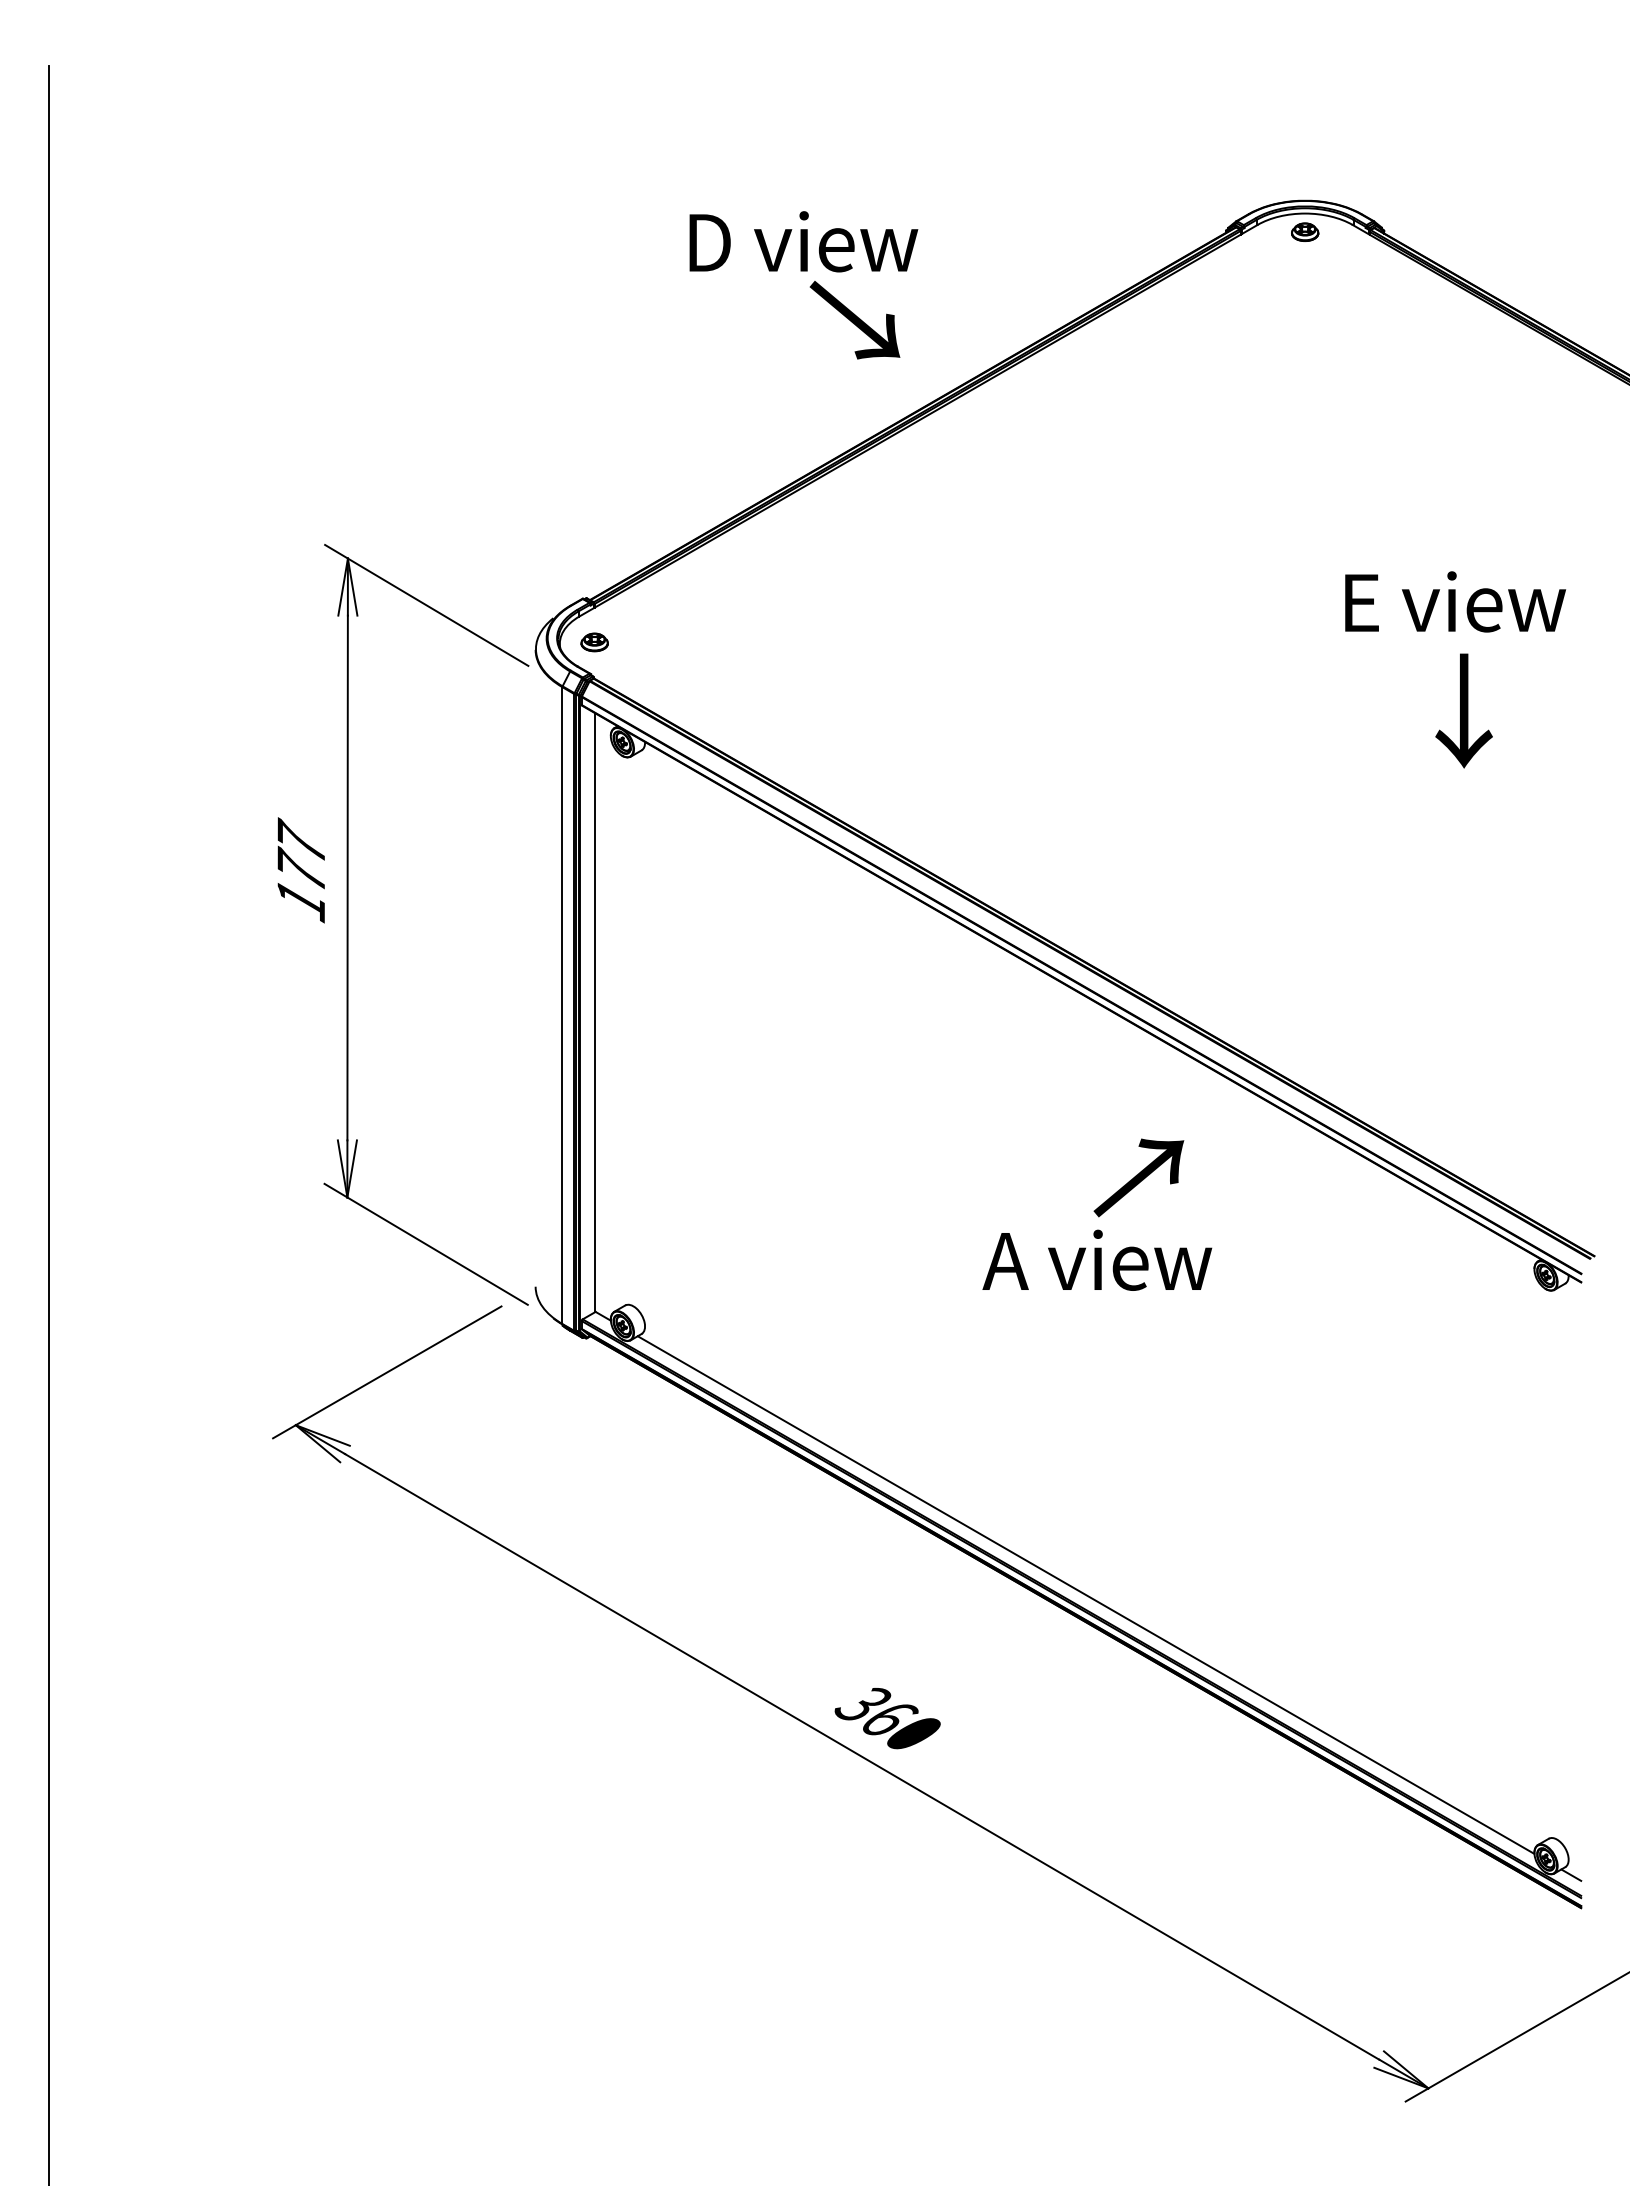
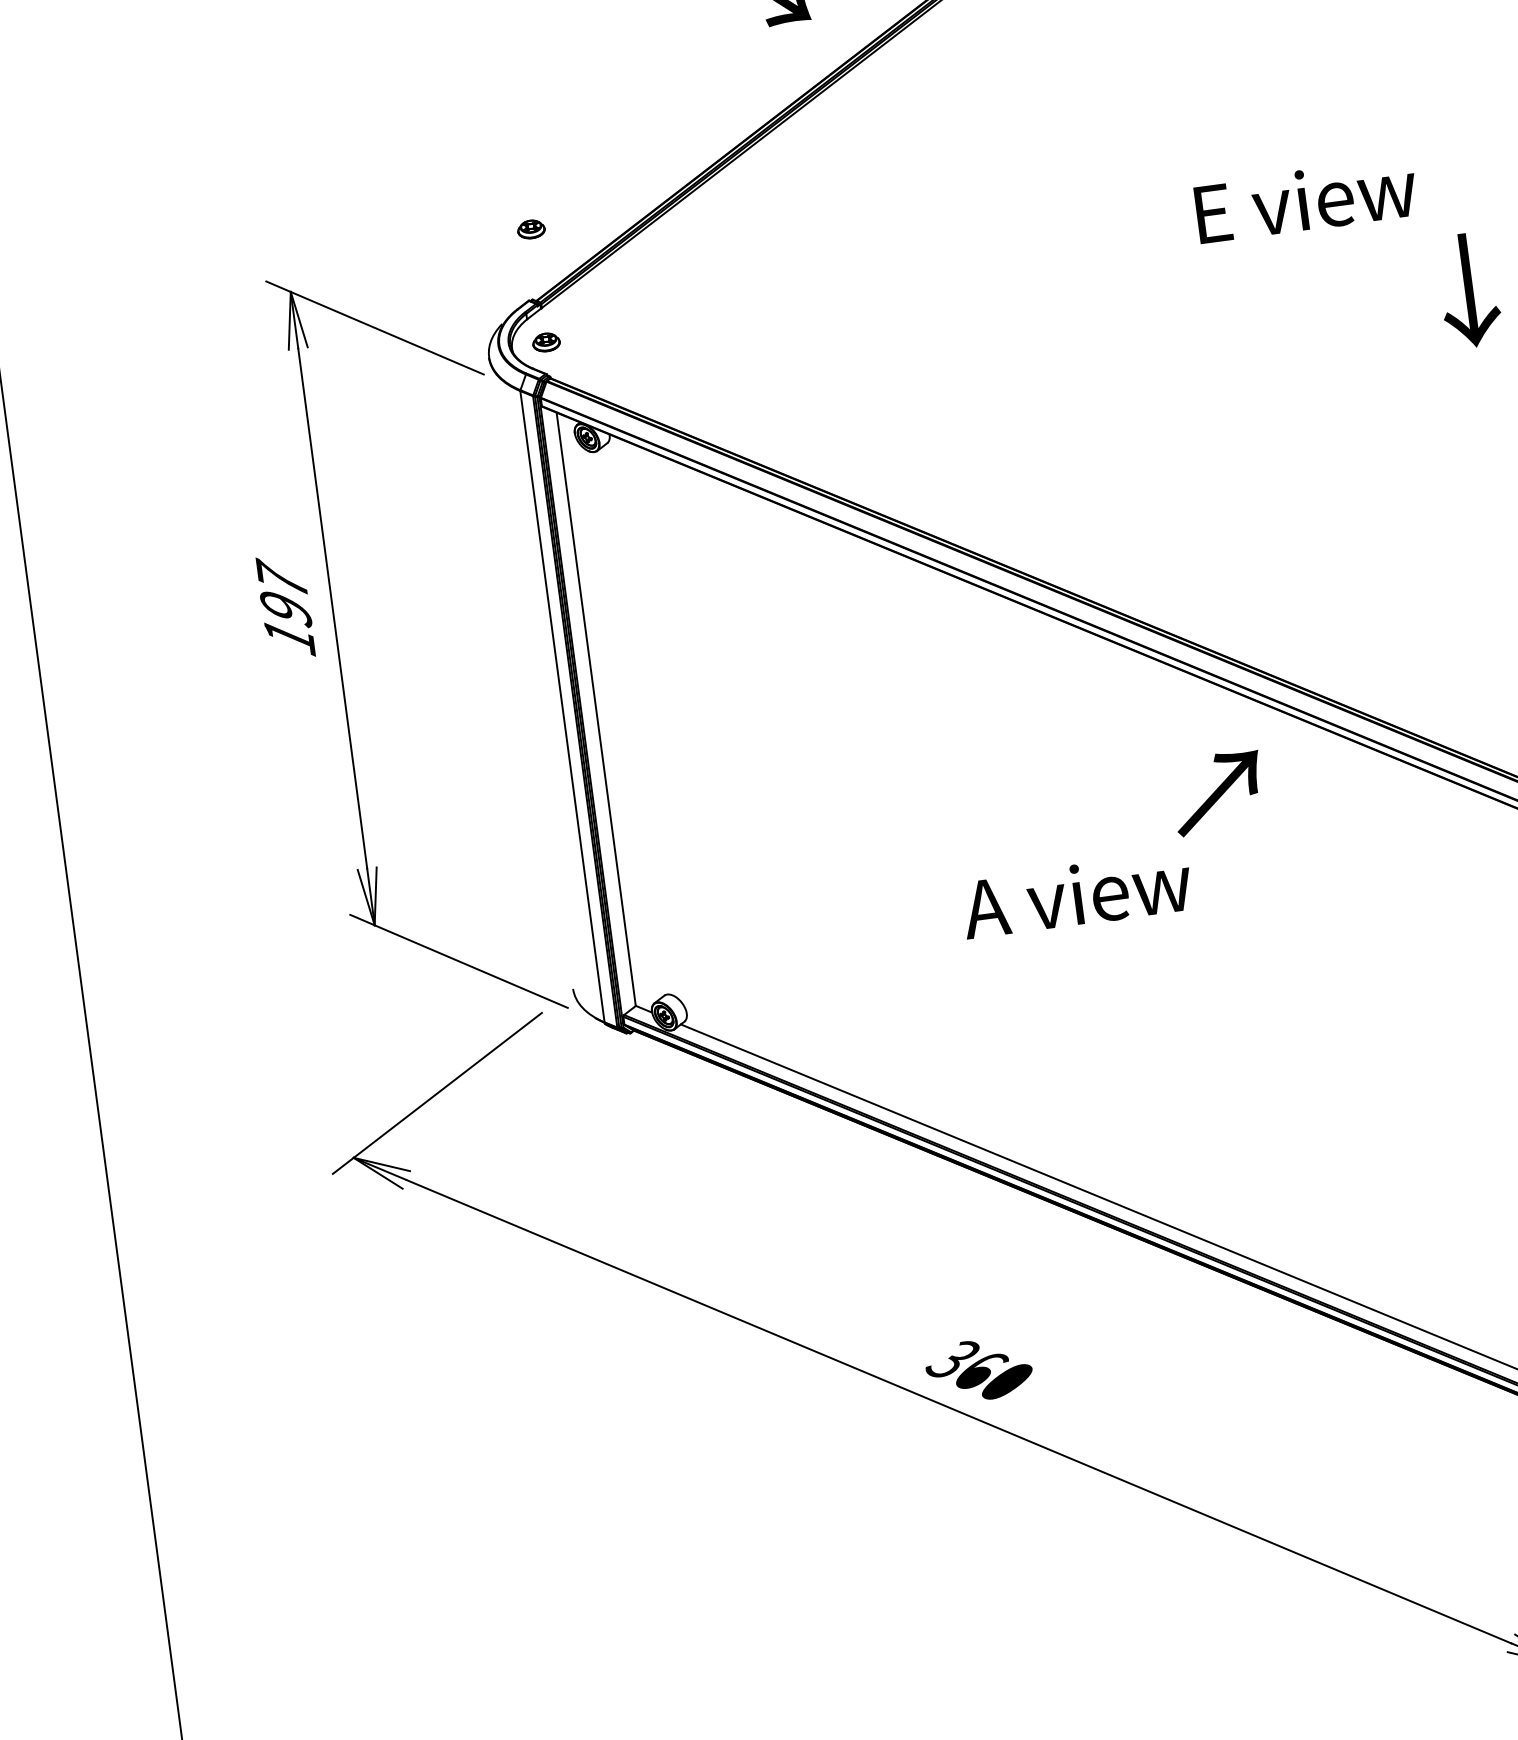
part: (594, 528) -> (531, 229), added
text: (1455, 601) -> (1306, 199), moved
text: (1463, 710) -> (1468, 290), moved
text: (301, 869) -> (285, 606), 177 -> 197
text: (1138, 1177) -> (1217, 792), moved
text: (1097, 1259) -> (1076, 894), moved

